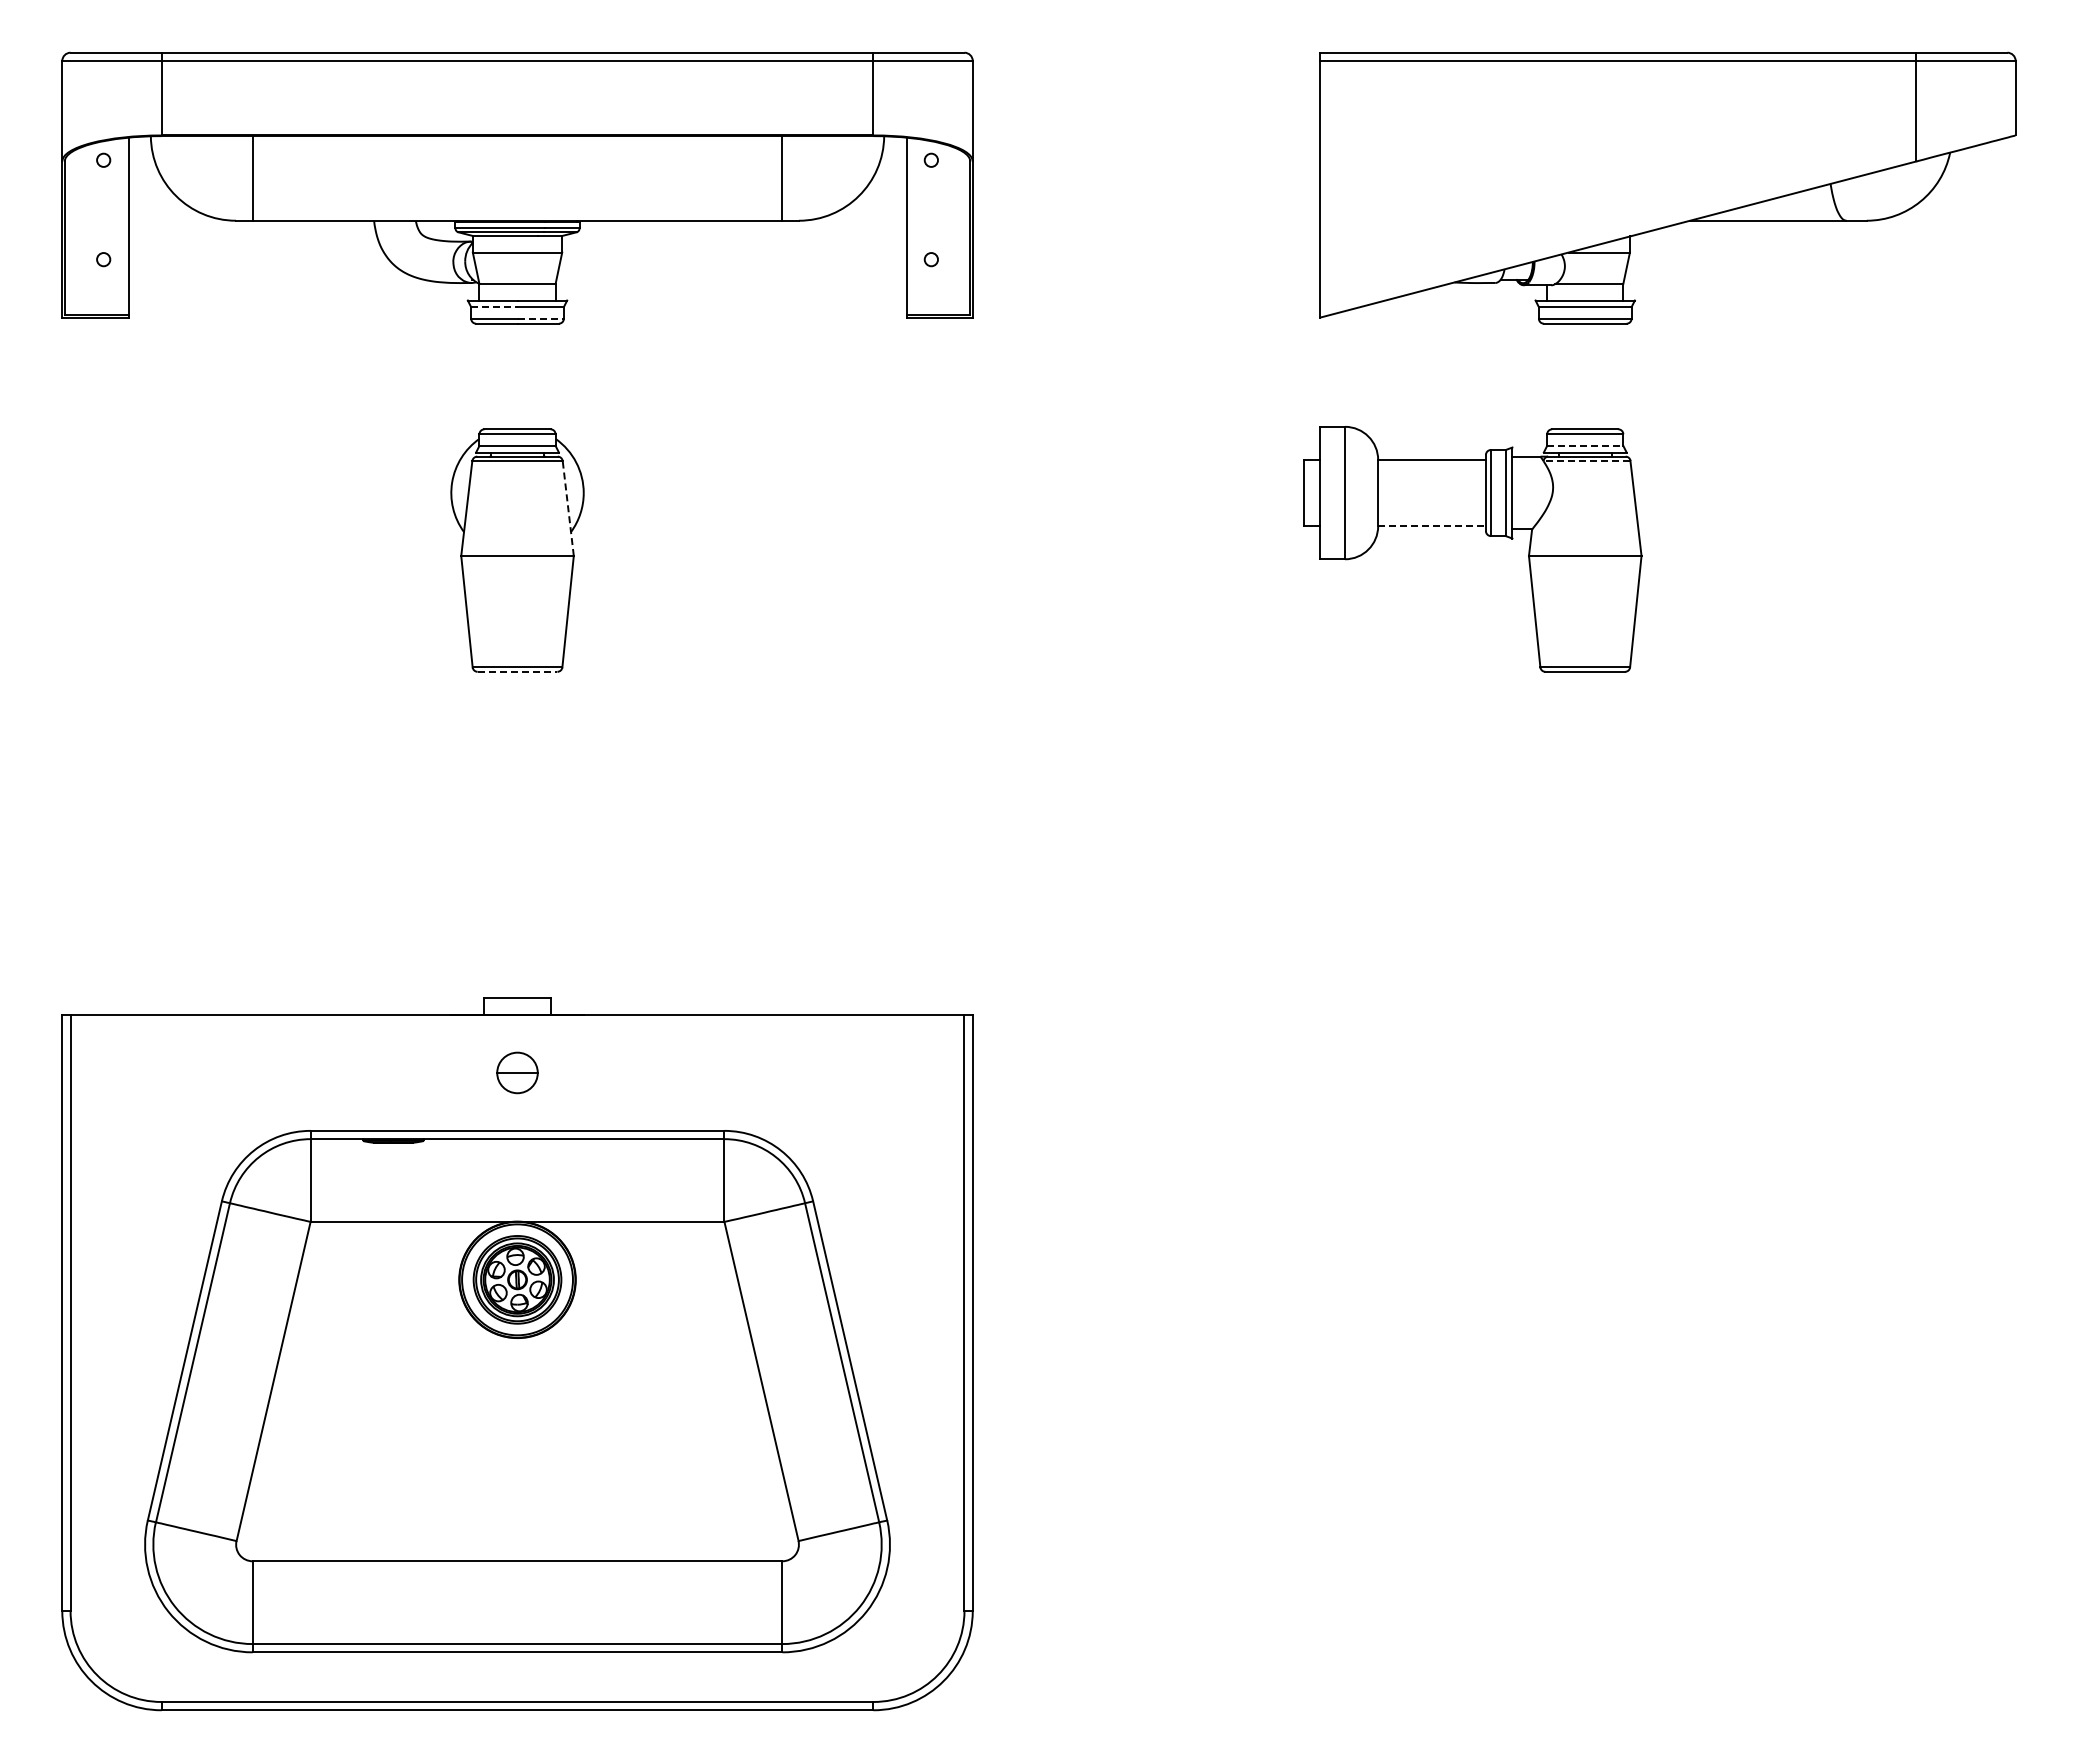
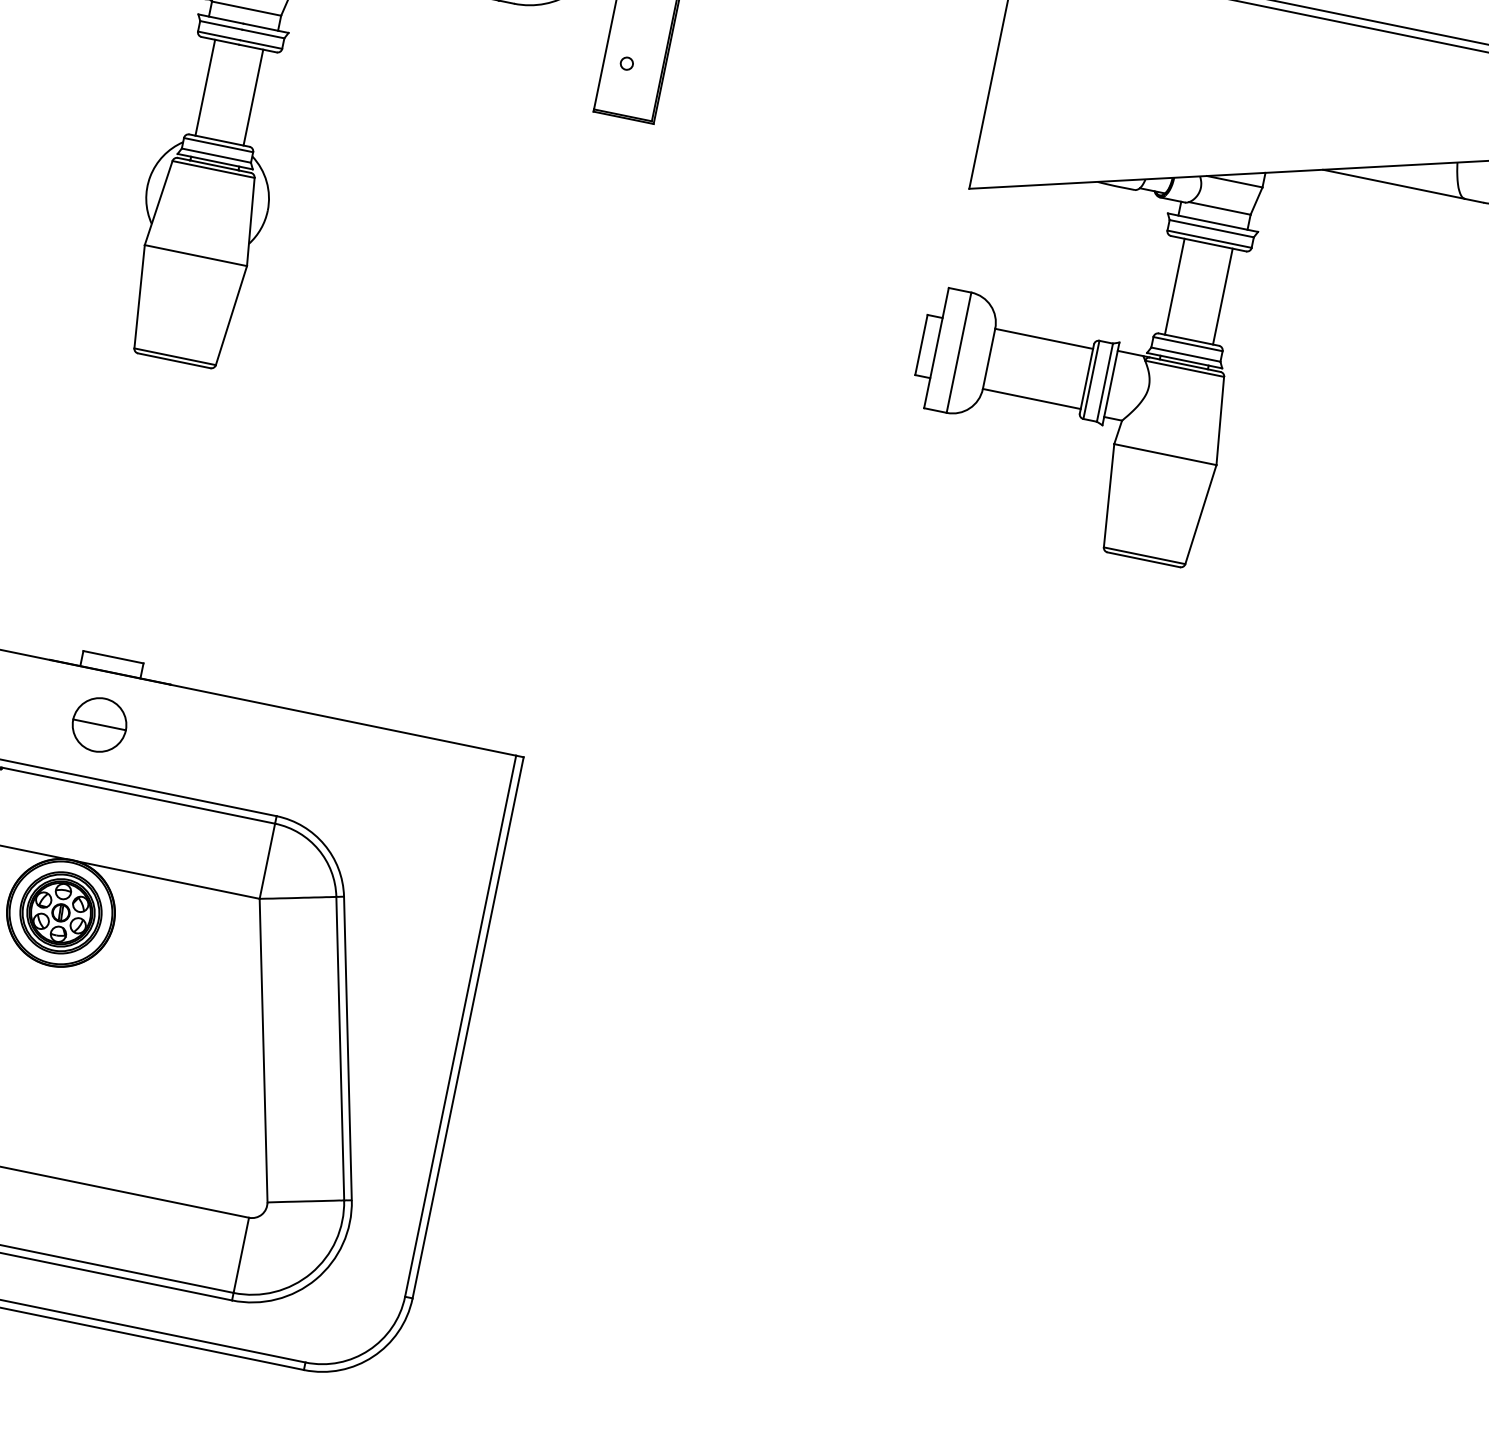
line: (494, 307) -> (221, 25), dashed -> solid
line: (541, 318) -> (261, 44), dashed -> solid
line: (491, 376) -> (205, 87), added
line: (544, 376) -> (253, 97), added
line: (1558, 376) -> (1174, 286), added
line: (1611, 376) -> (1222, 296), added
line: (1585, 445) -> (1186, 354), dashed -> solid
line: (1586, 461) -> (1184, 369), dashed -> solid
line: (568, 508) -> (251, 222), dashed -> solid
line: (1432, 526) -> (1032, 399), dashed -> solid
line: (517, 671) -> (174, 360), dashed -> solid
part: (517, 1072) -> (99, 724), size x1.43

